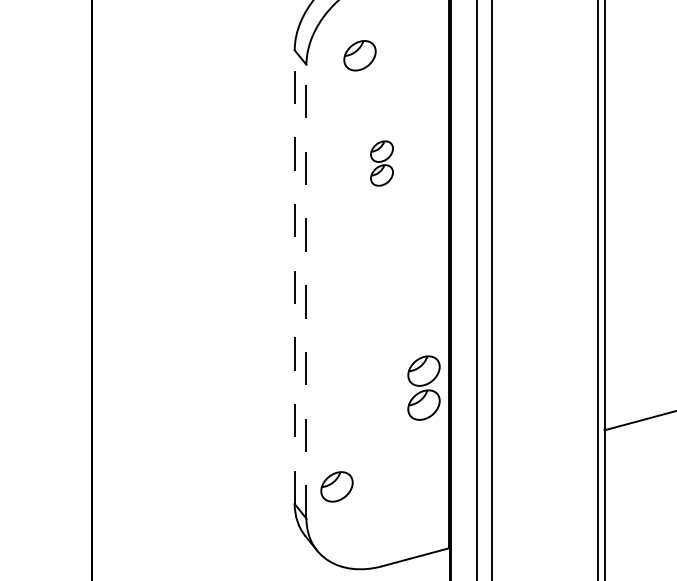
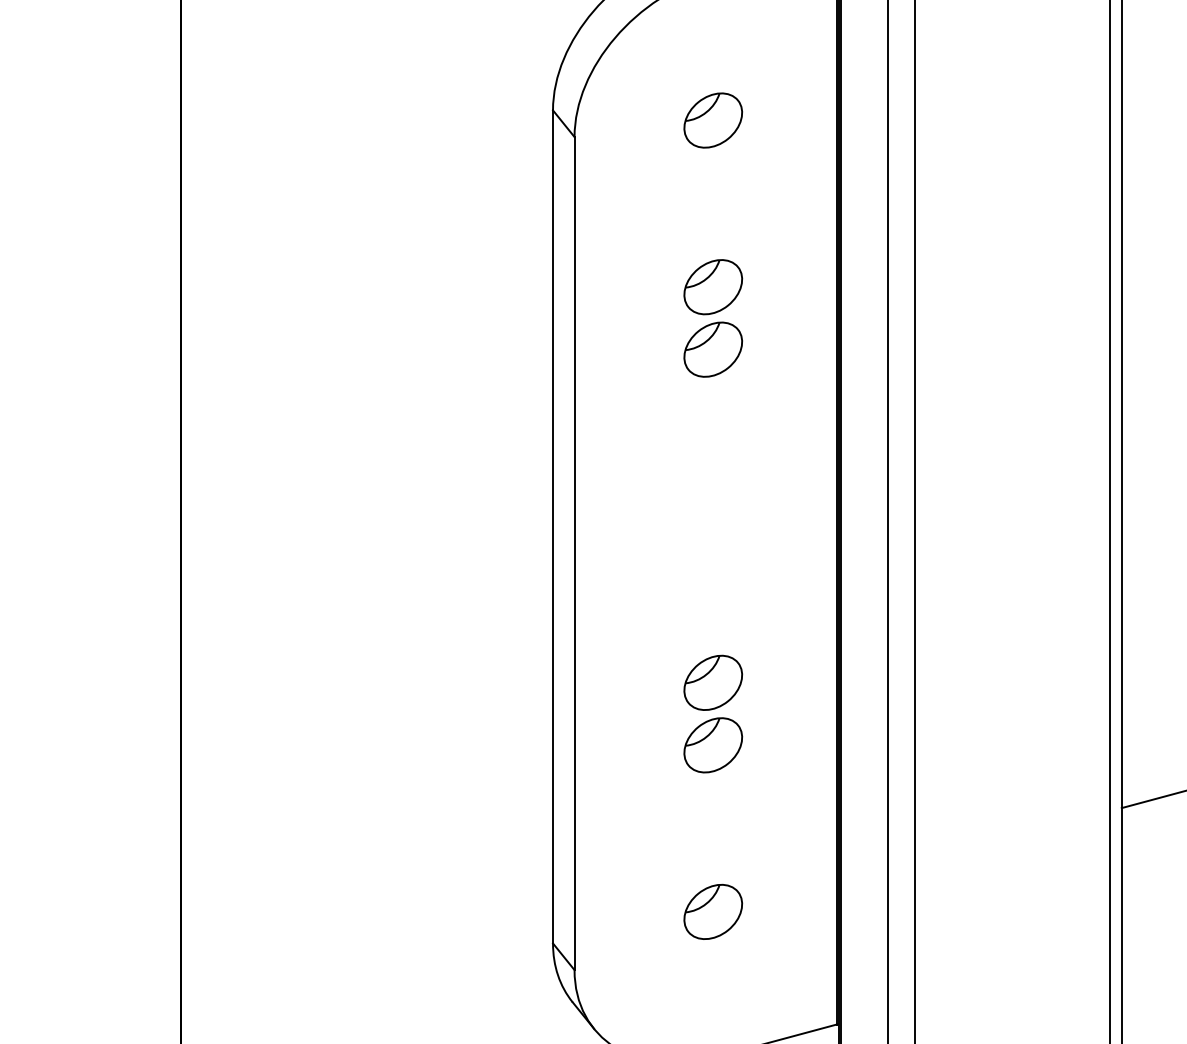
part: (359, 55) -> (712, 120), moved
part: (381, 163) -> (712, 318), size x1.43
line: (294, 277) -> (552, 527), dashed -> solid
line: (306, 291) -> (574, 553), dashed -> solid
part: (423, 387) -> (712, 712), moved
part: (336, 486) -> (712, 911), moved

